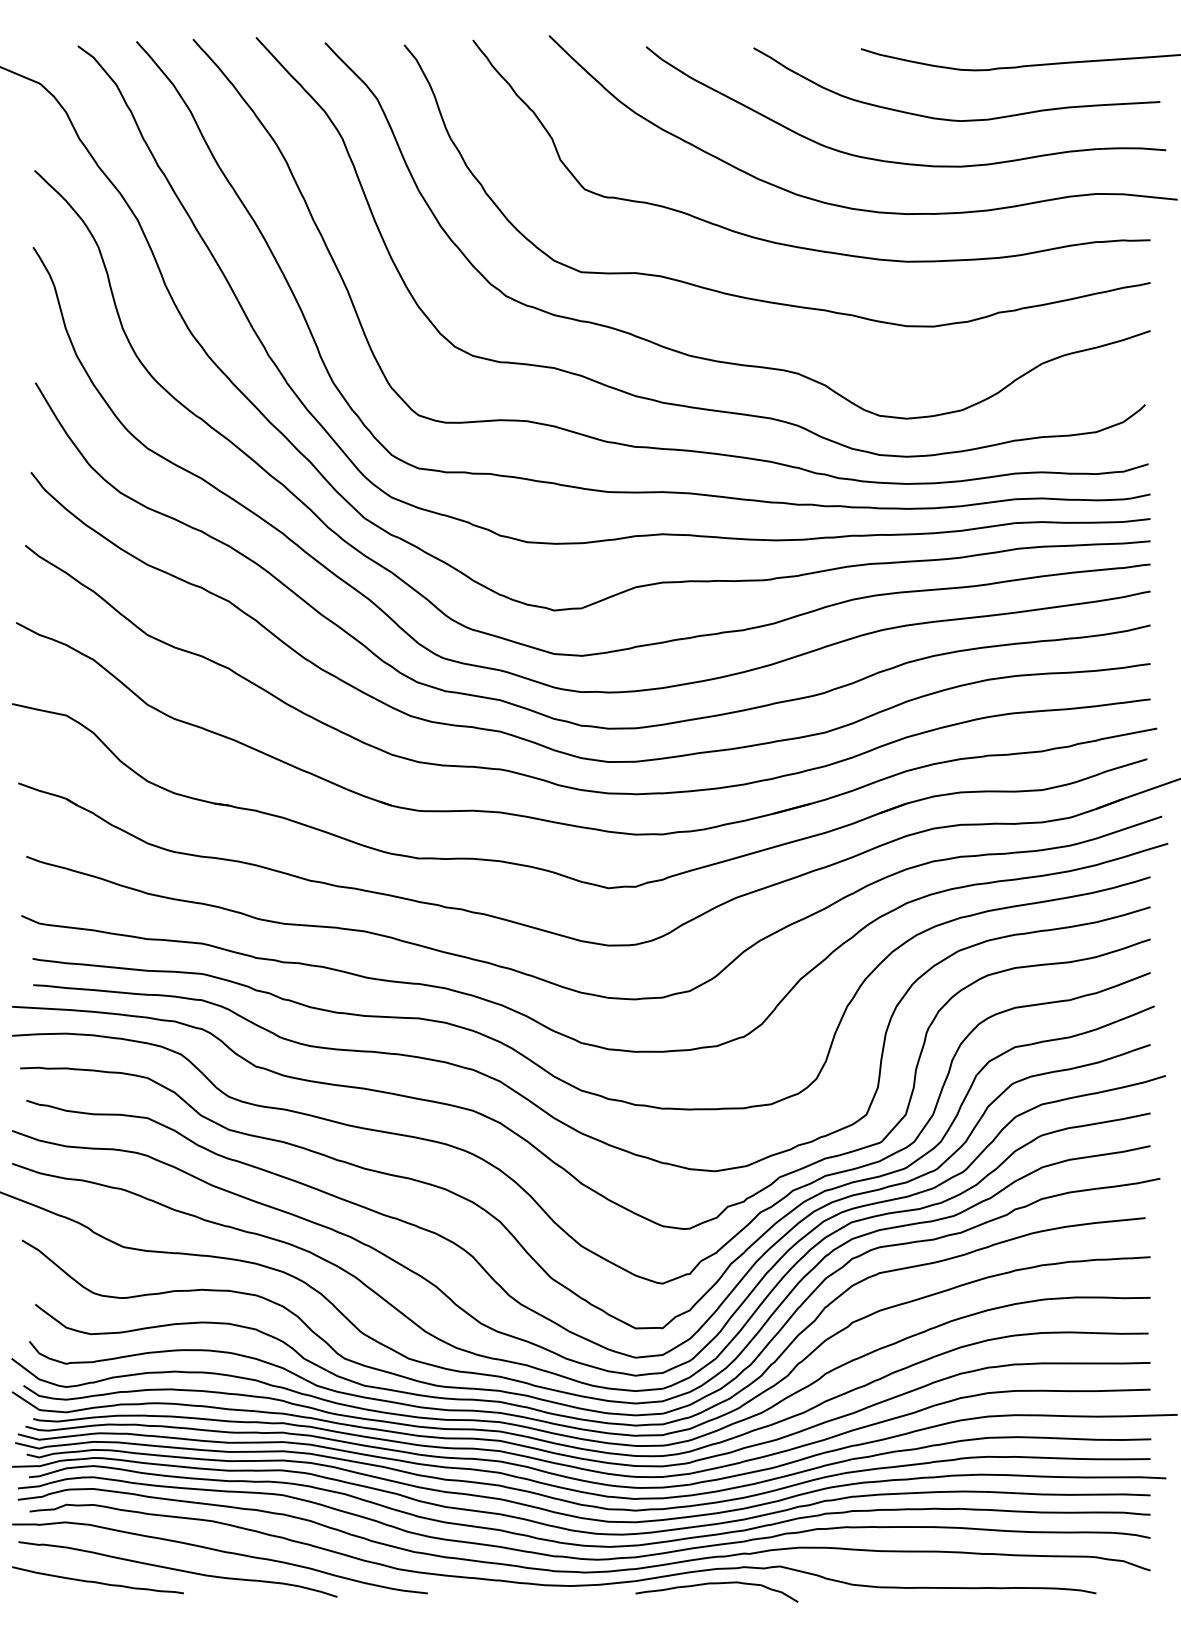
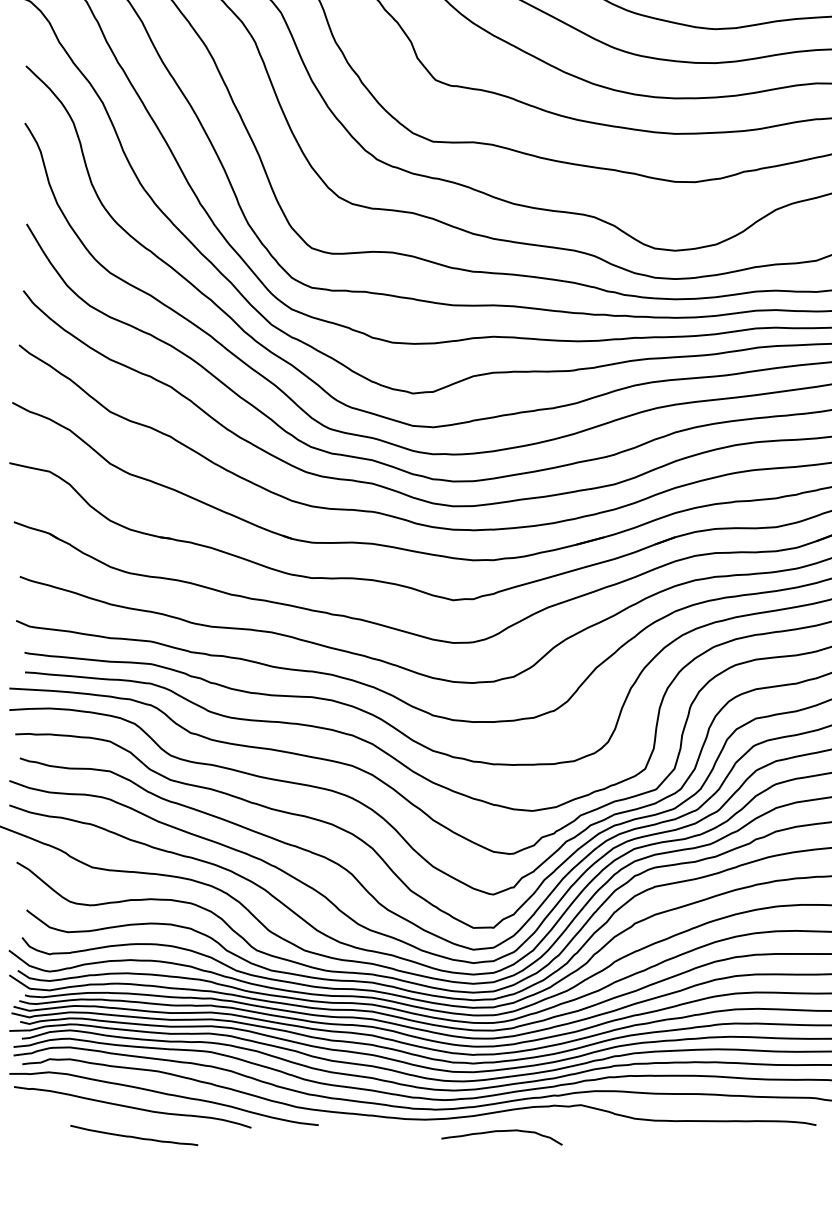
curve: (97, 1581) -> (133, 1136), moved
curve: (716, 1584) -> (501, 1131), moved

